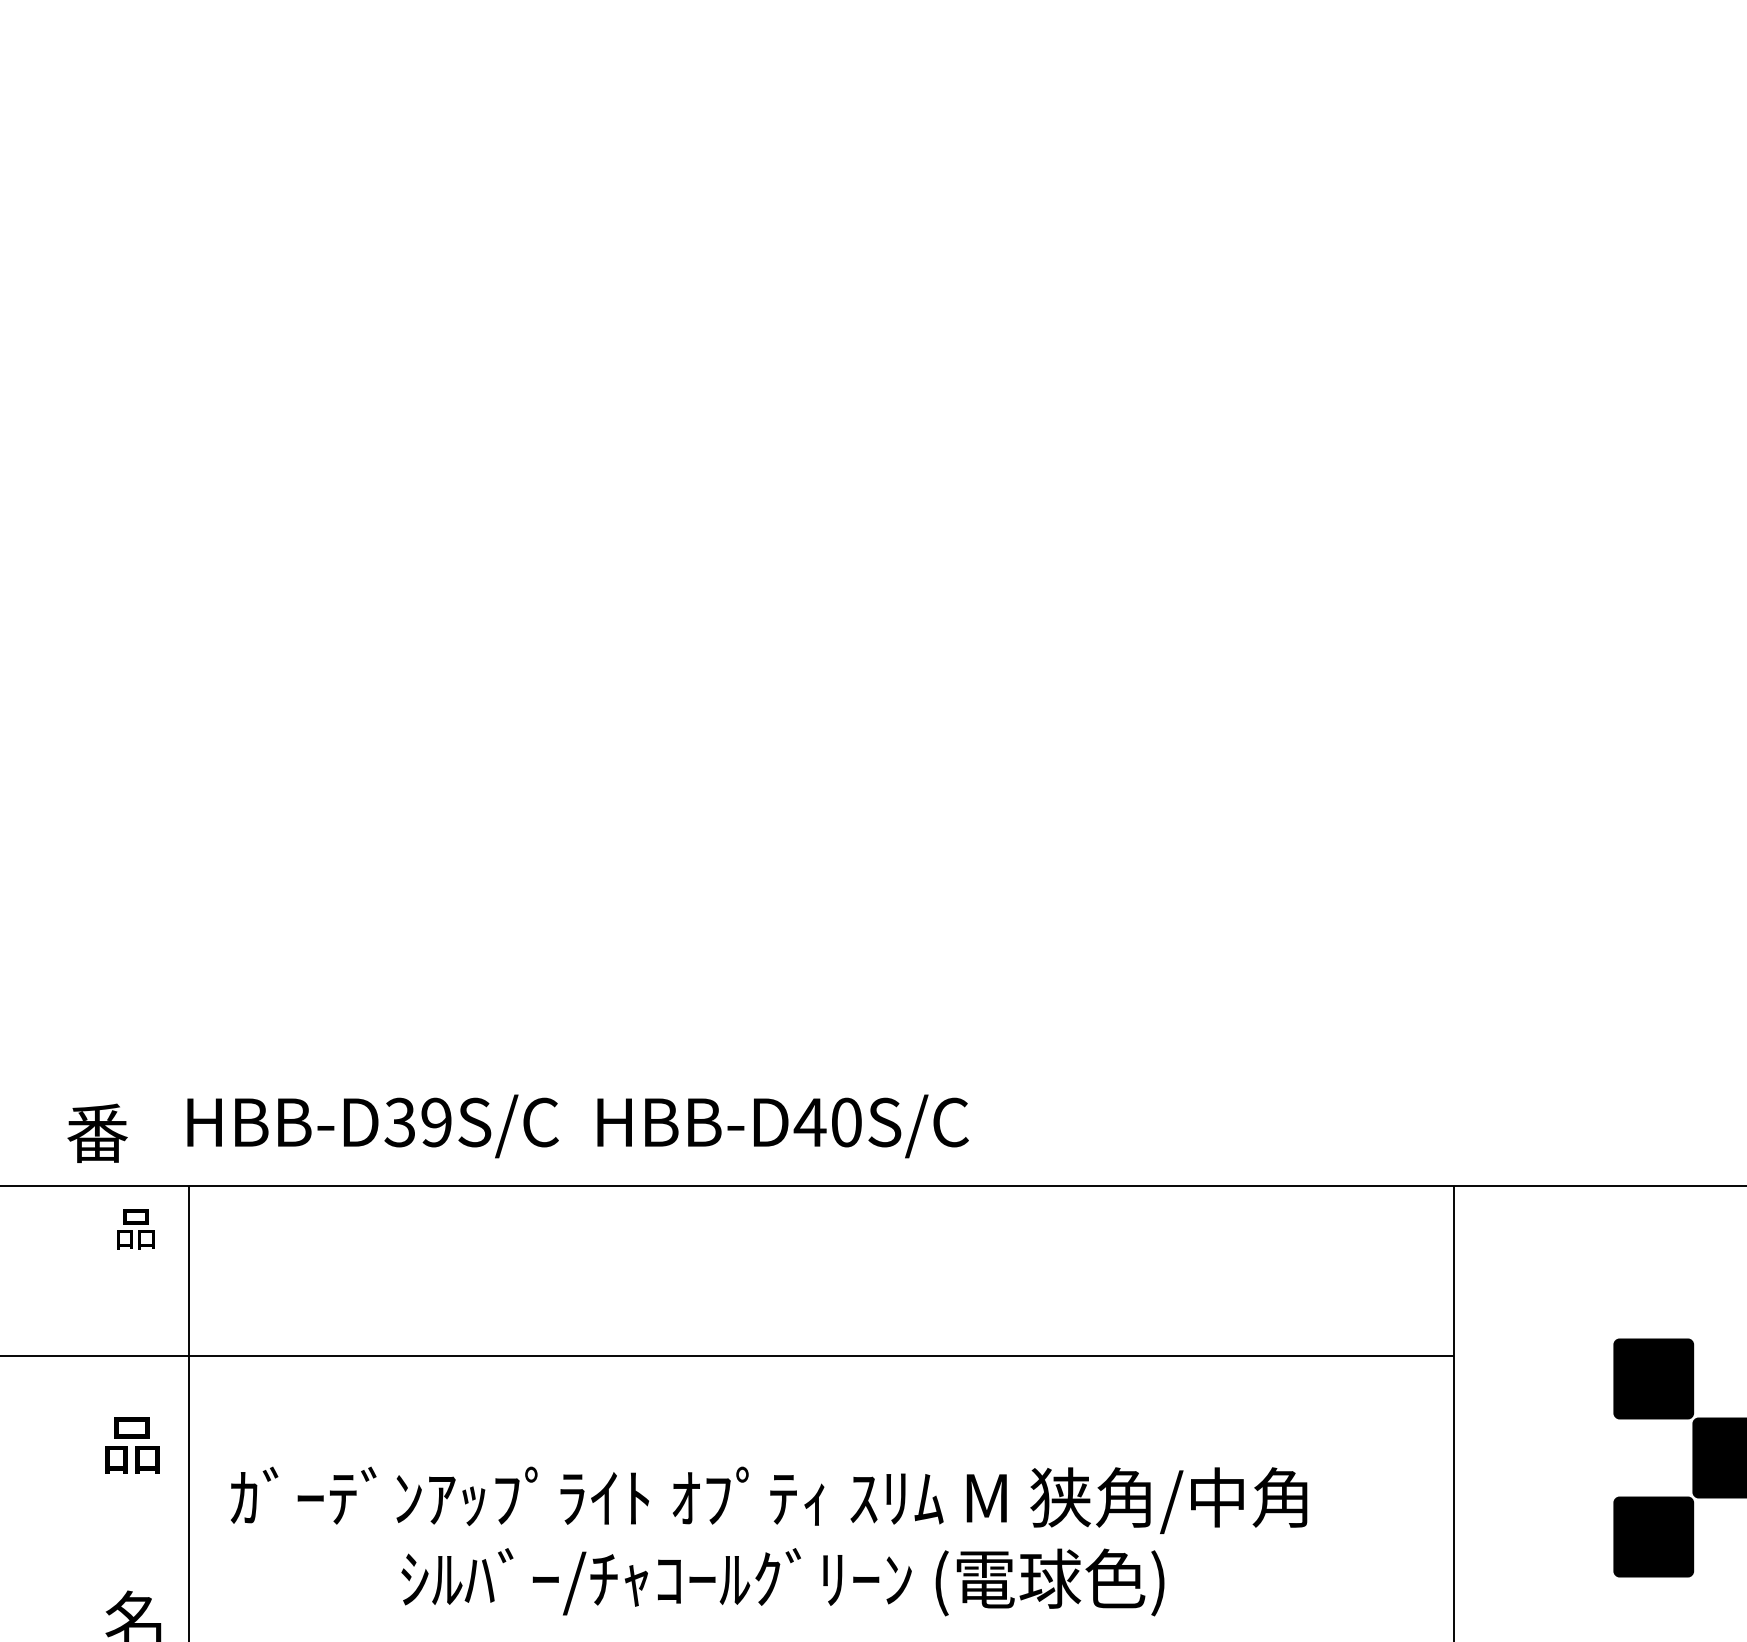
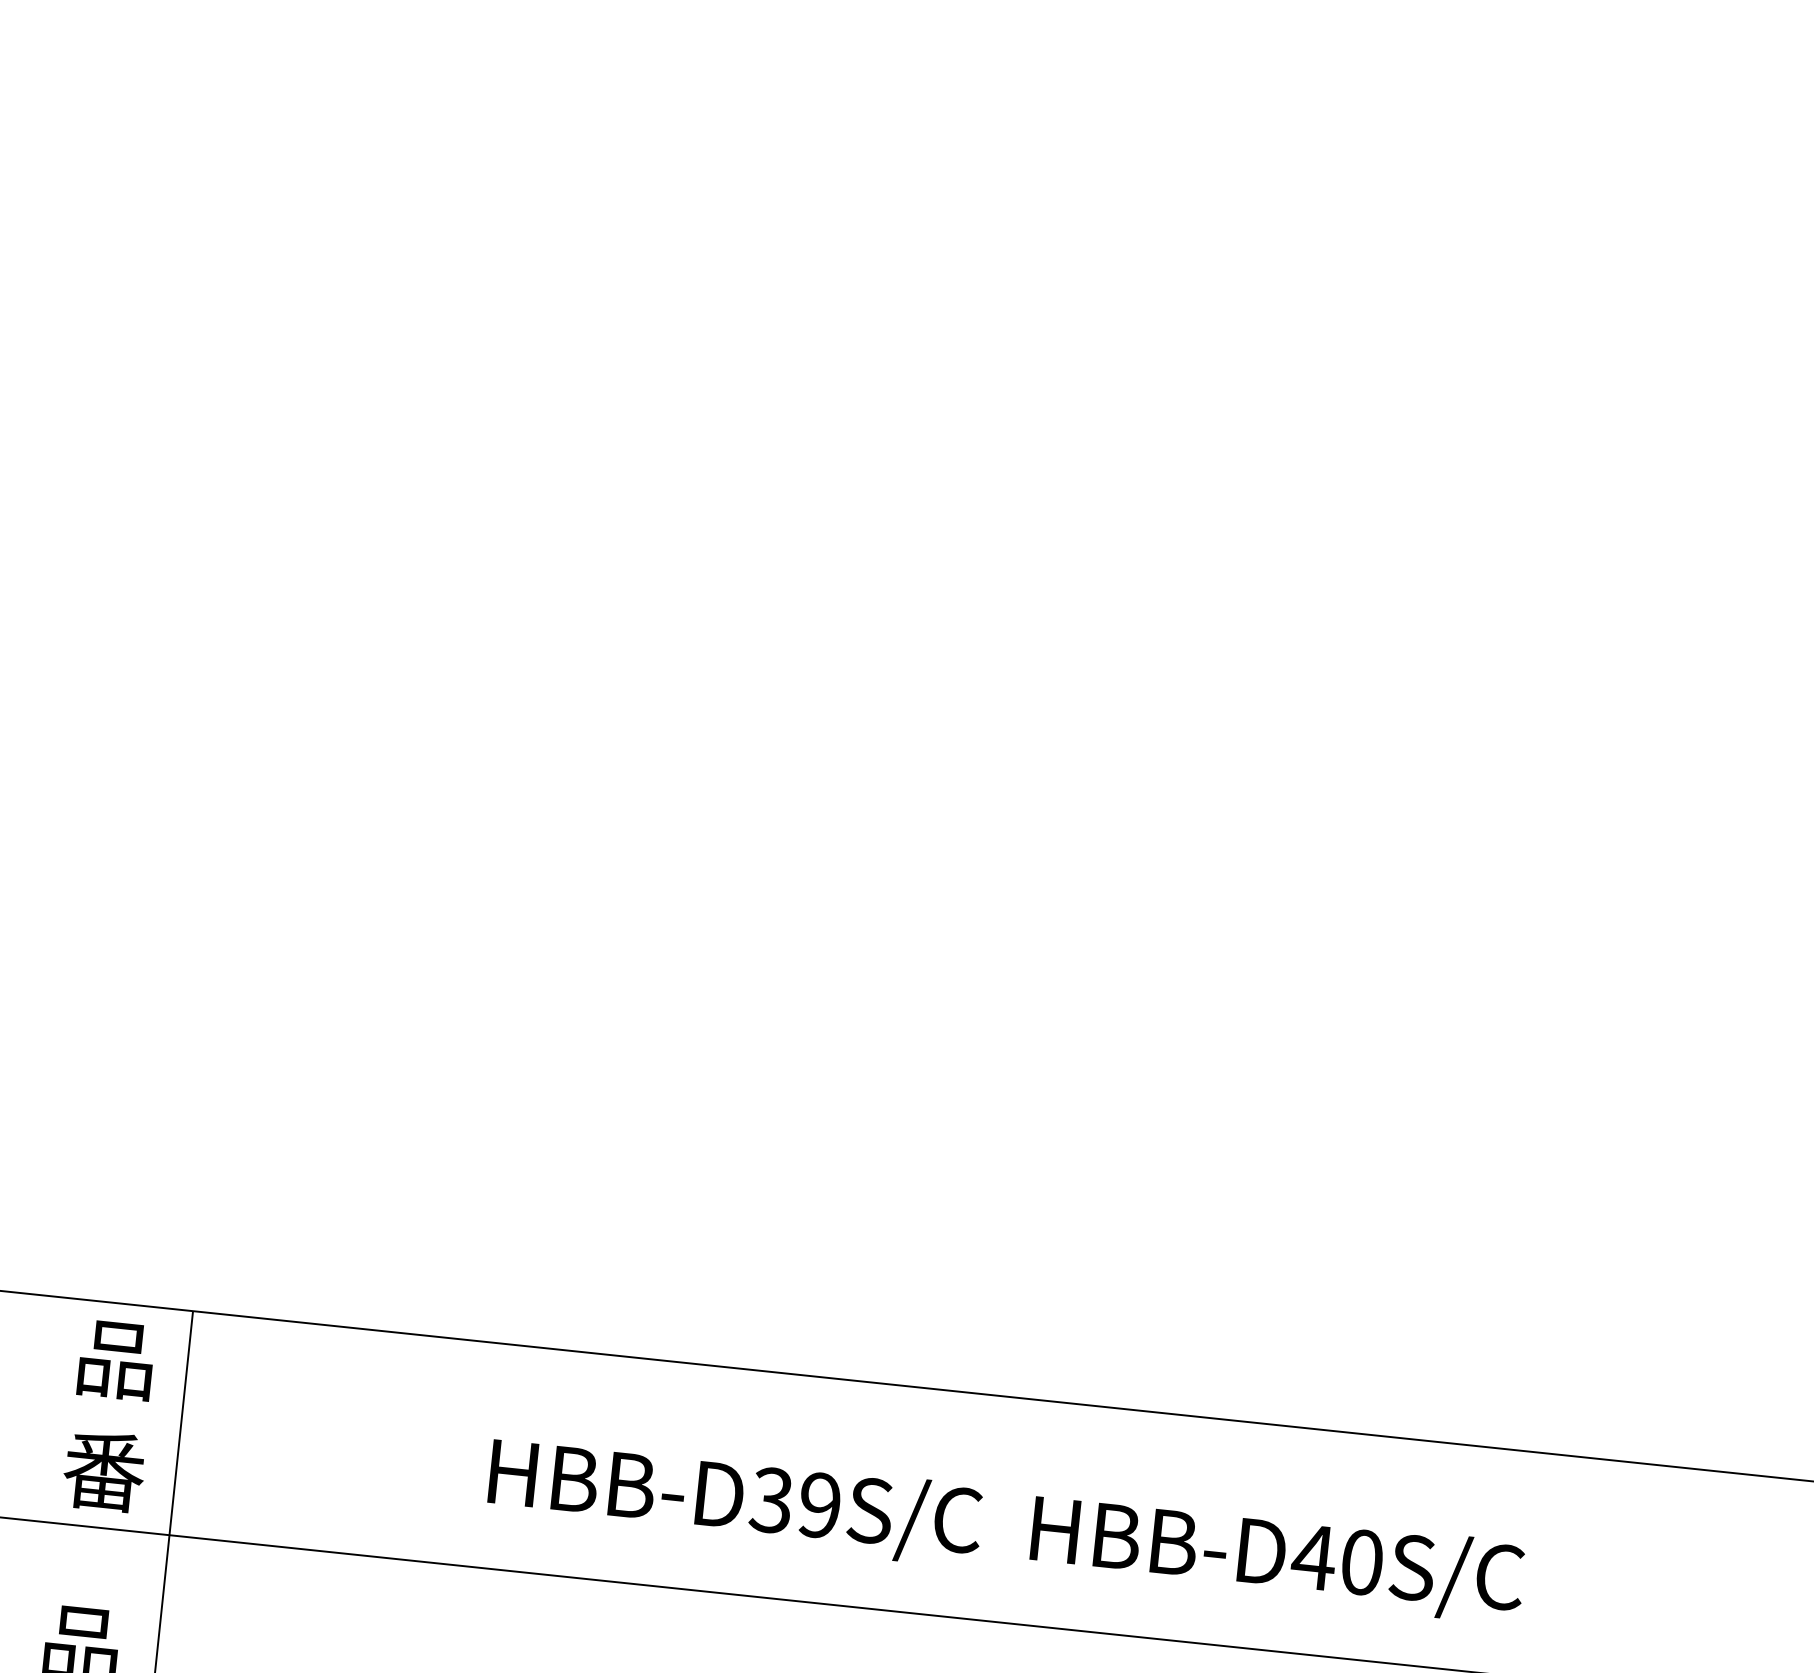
text: (577, 1126) -> (1005, 1530), moved
part: (97, 1132) -> (104, 1470), moved
part: (135, 1229) -> (115, 1360), size x1.43

